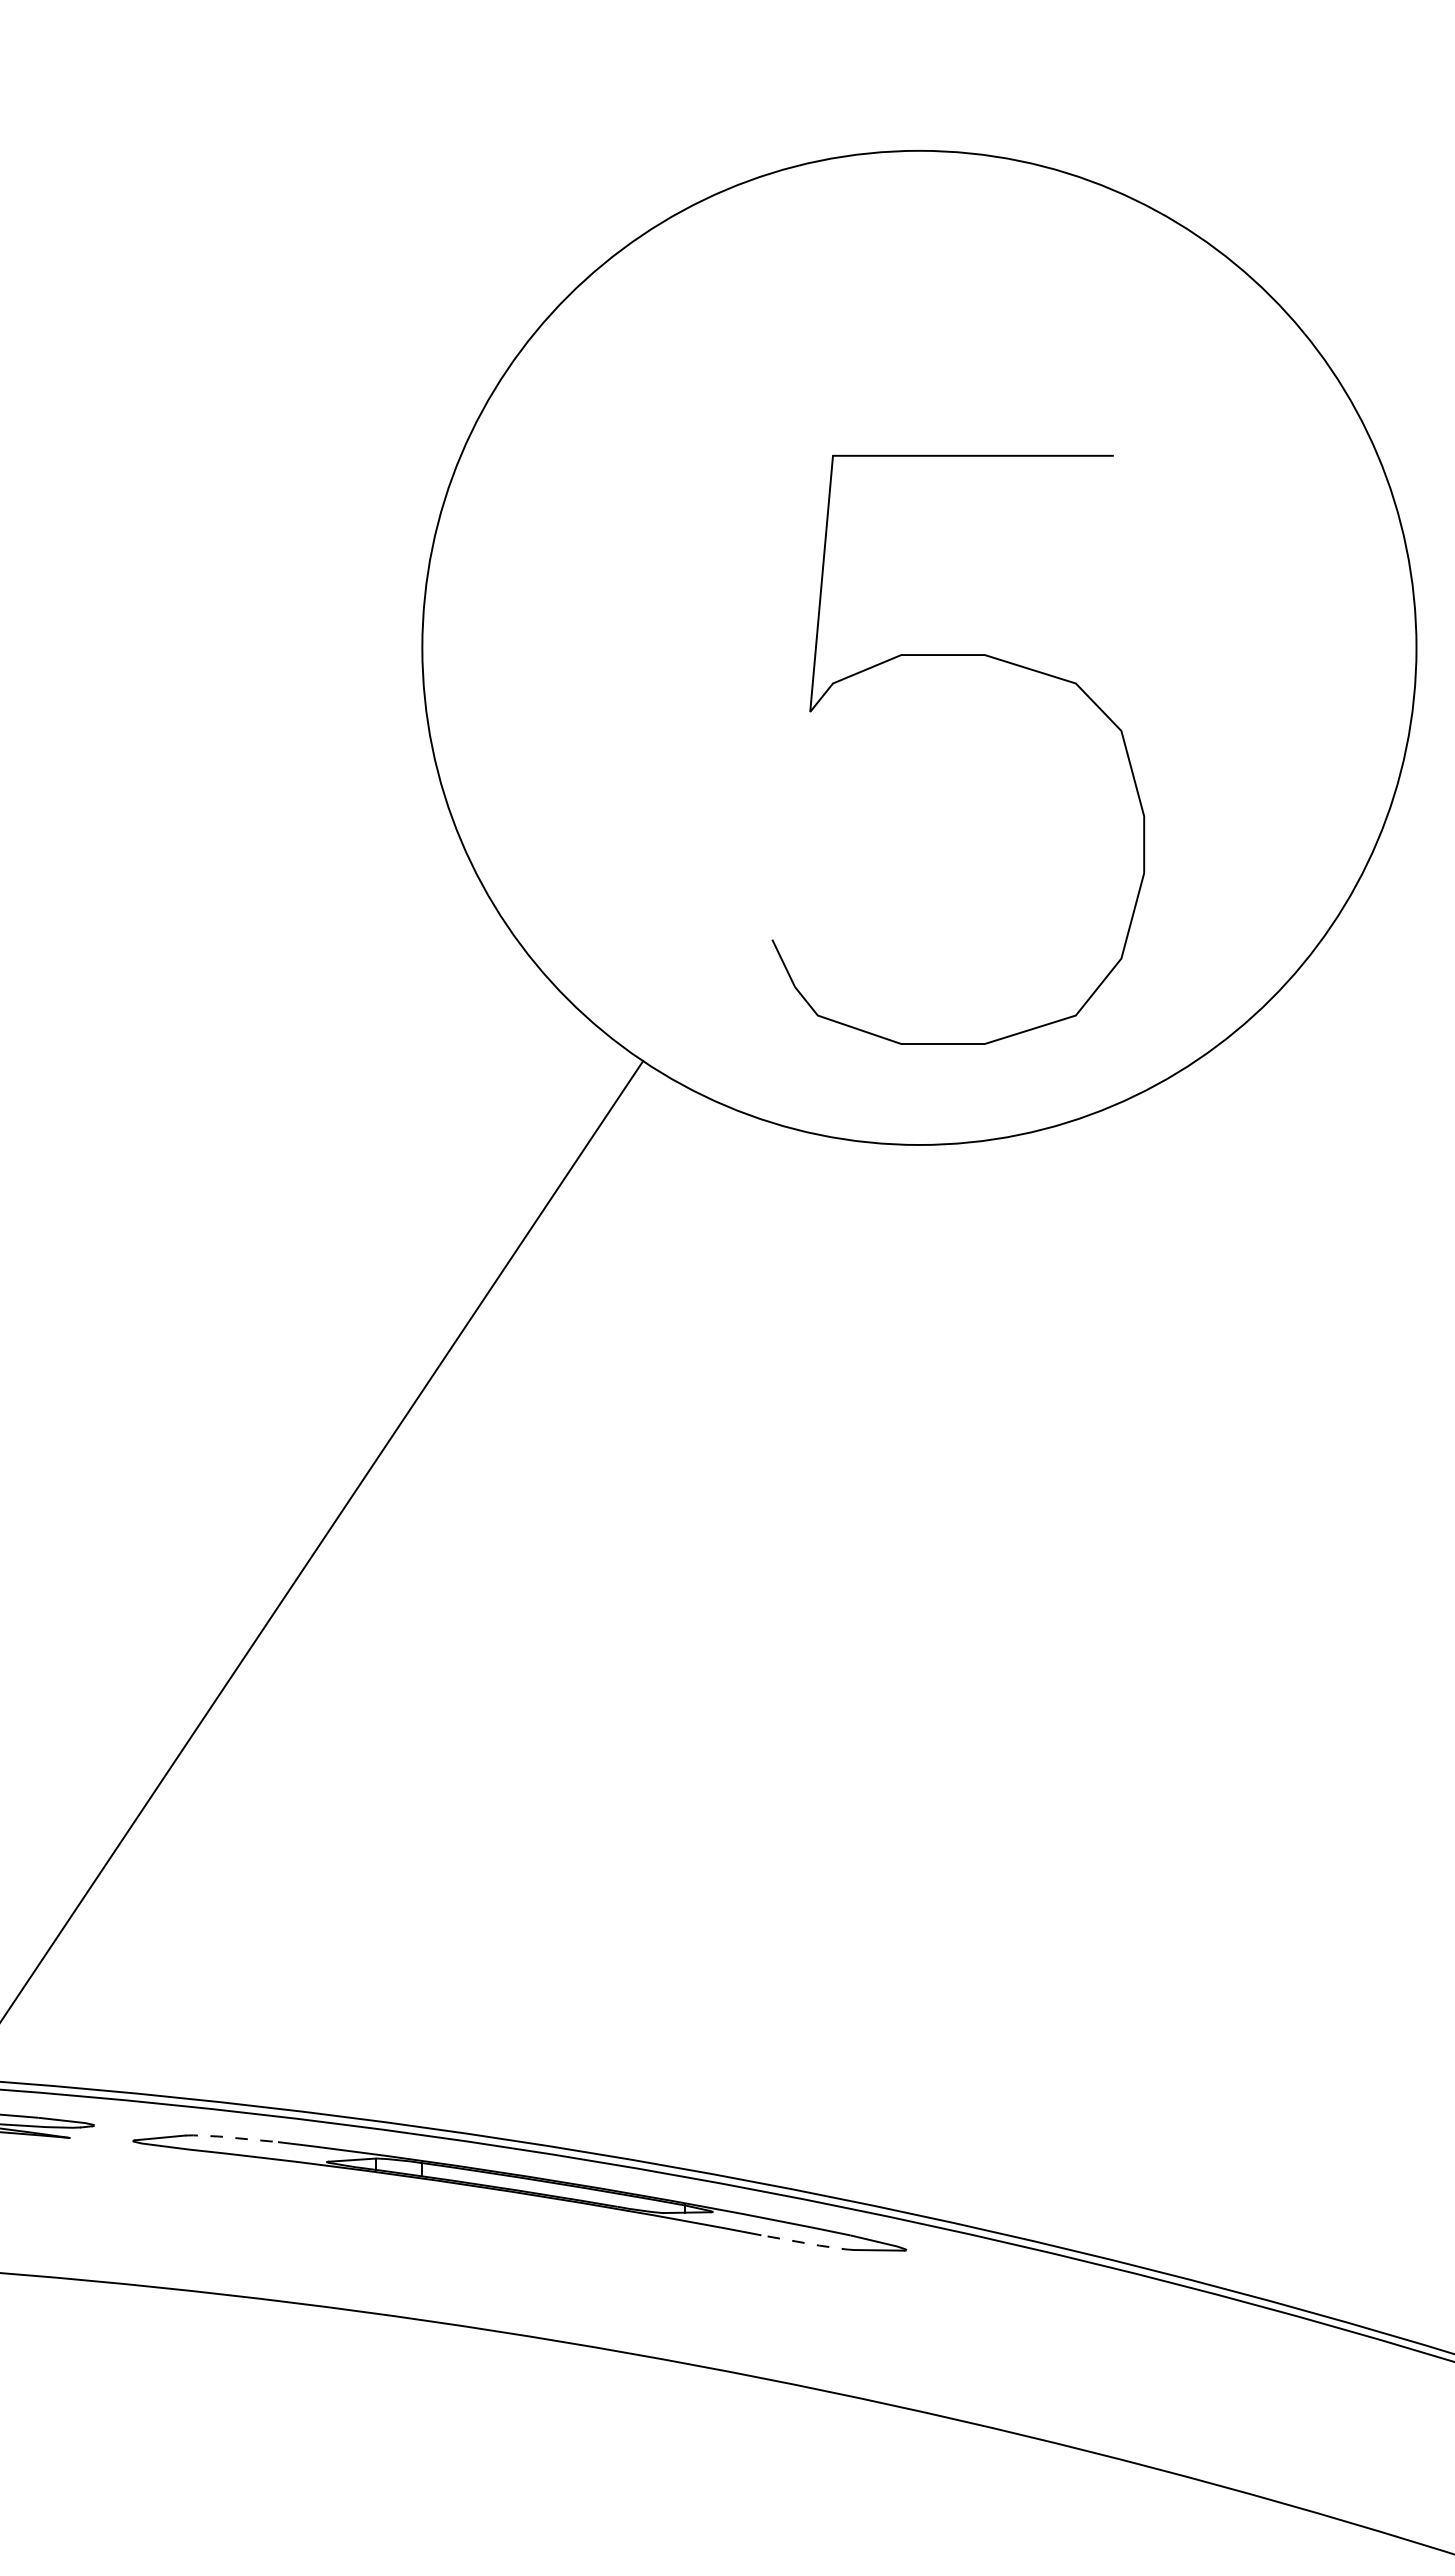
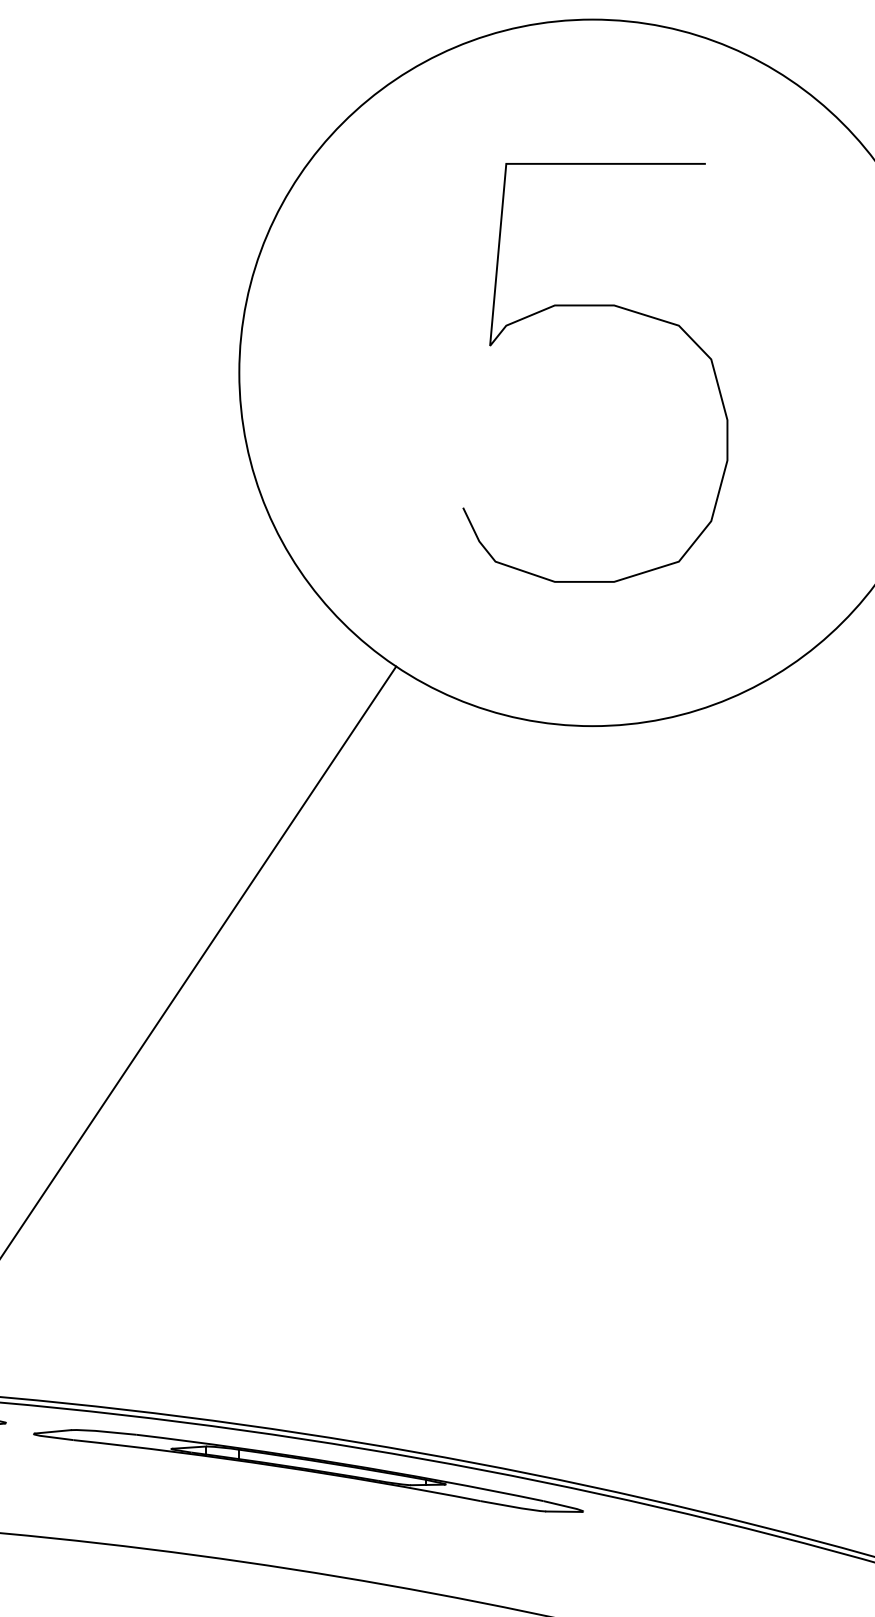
curve: (958, 655) -> (595, 305), moved
line: (230, 2137) -> (102, 1431), dashed -> solid
line: (808, 2243) -> (513, 1506), dashed -> solid

